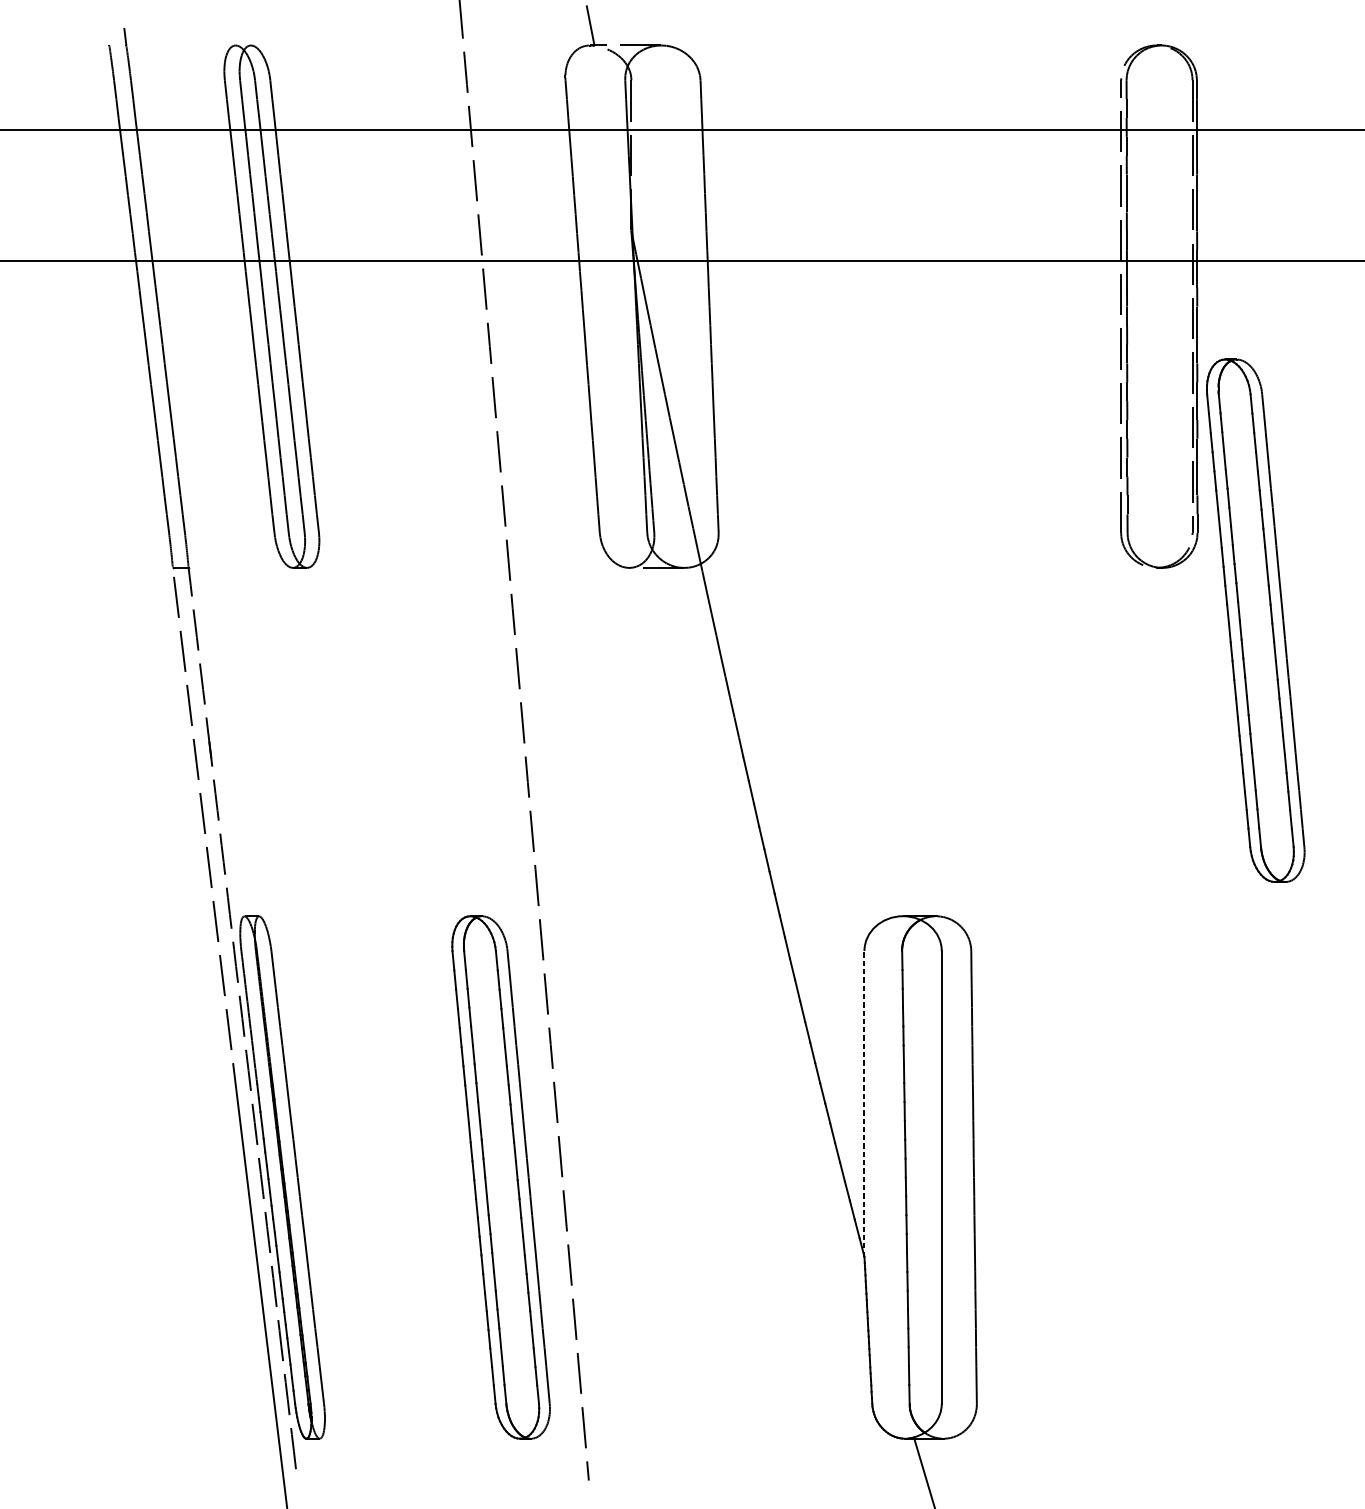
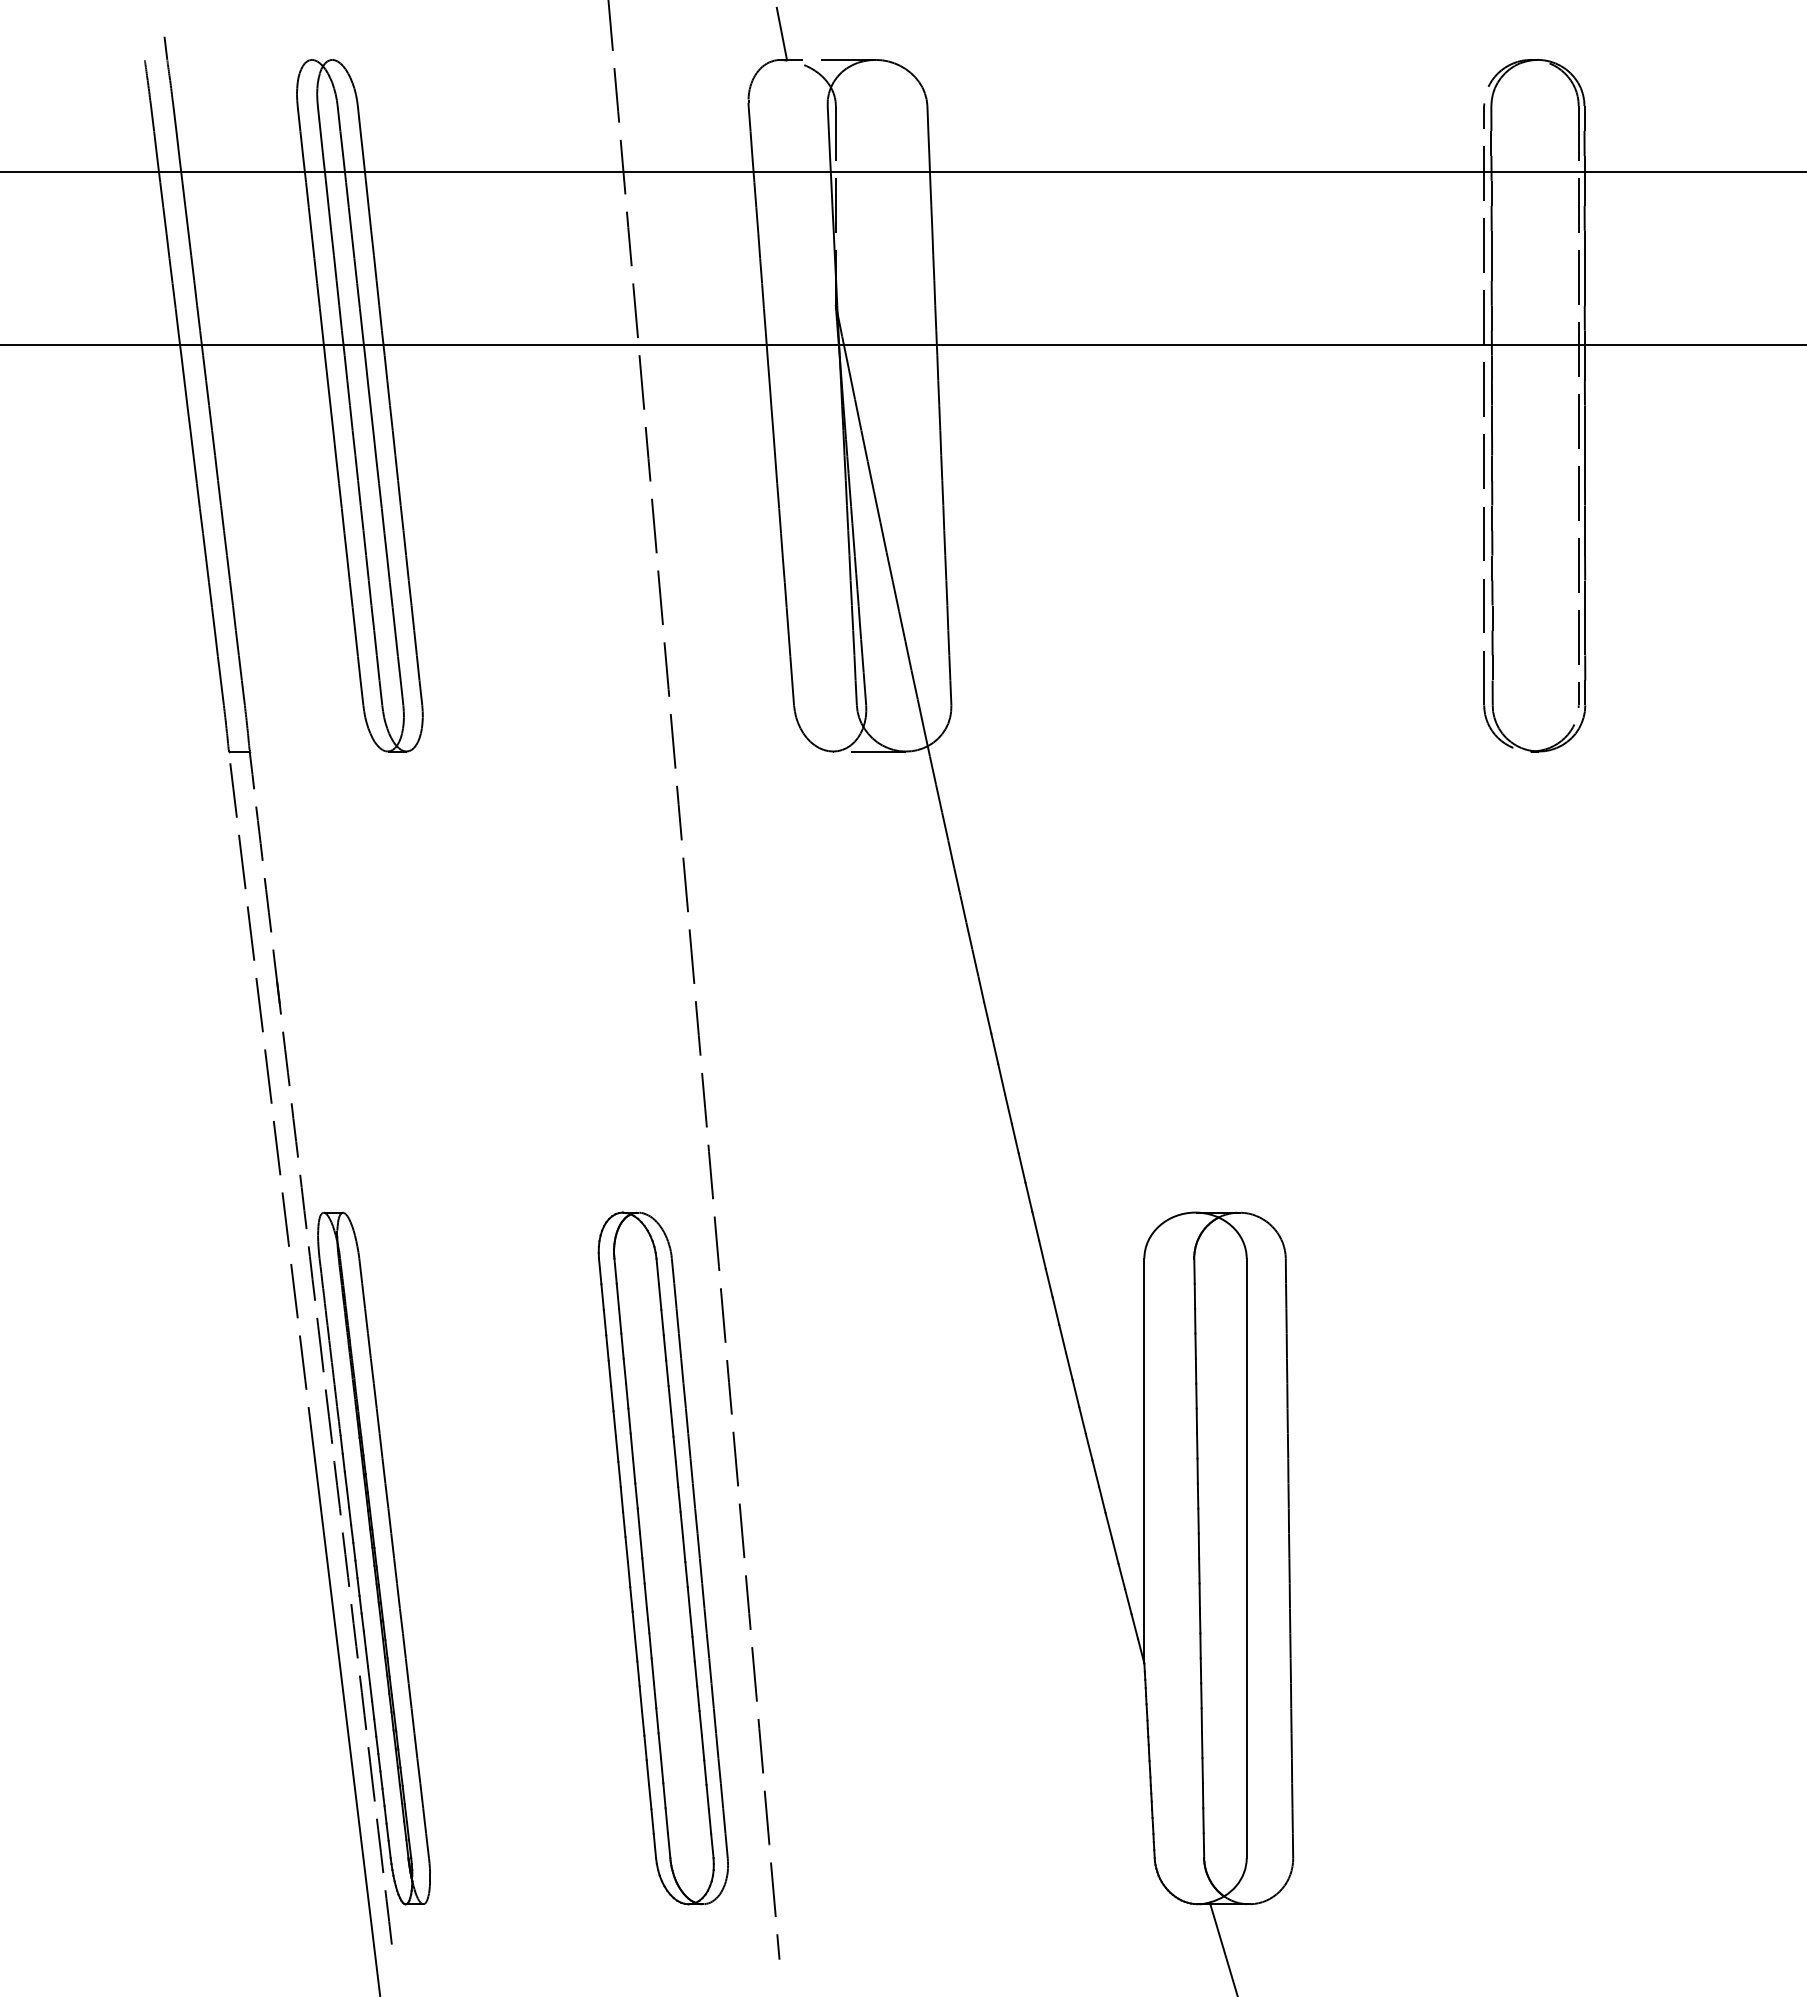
part: (1255, 620) -> (1661, 821), removed
line: (864, 1103) -> (1144, 1460), dashed -> solid

